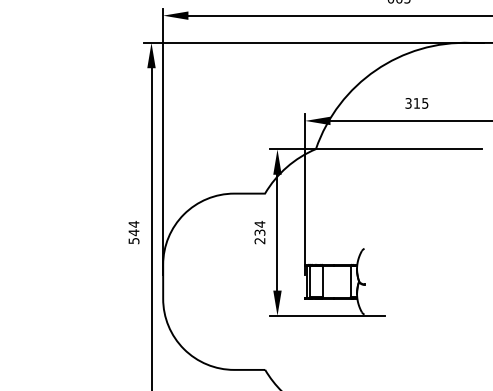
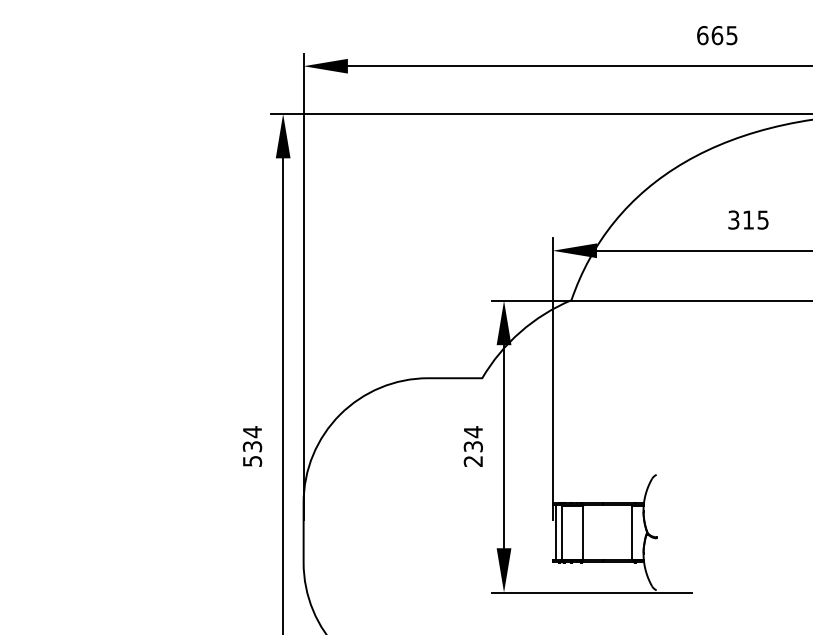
text: (133, 232) -> (251, 446), 544 -> 534

